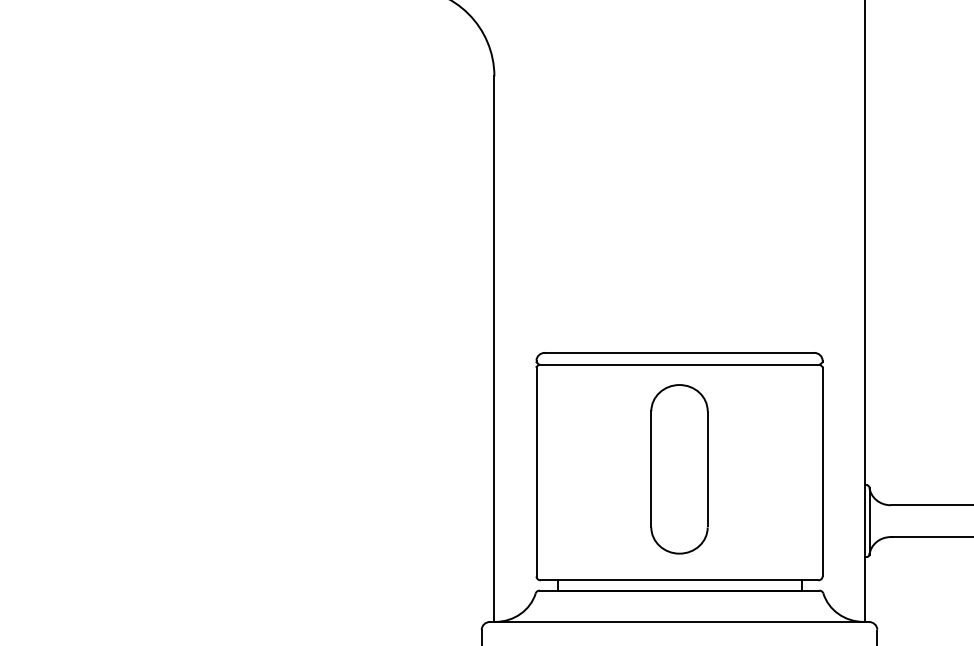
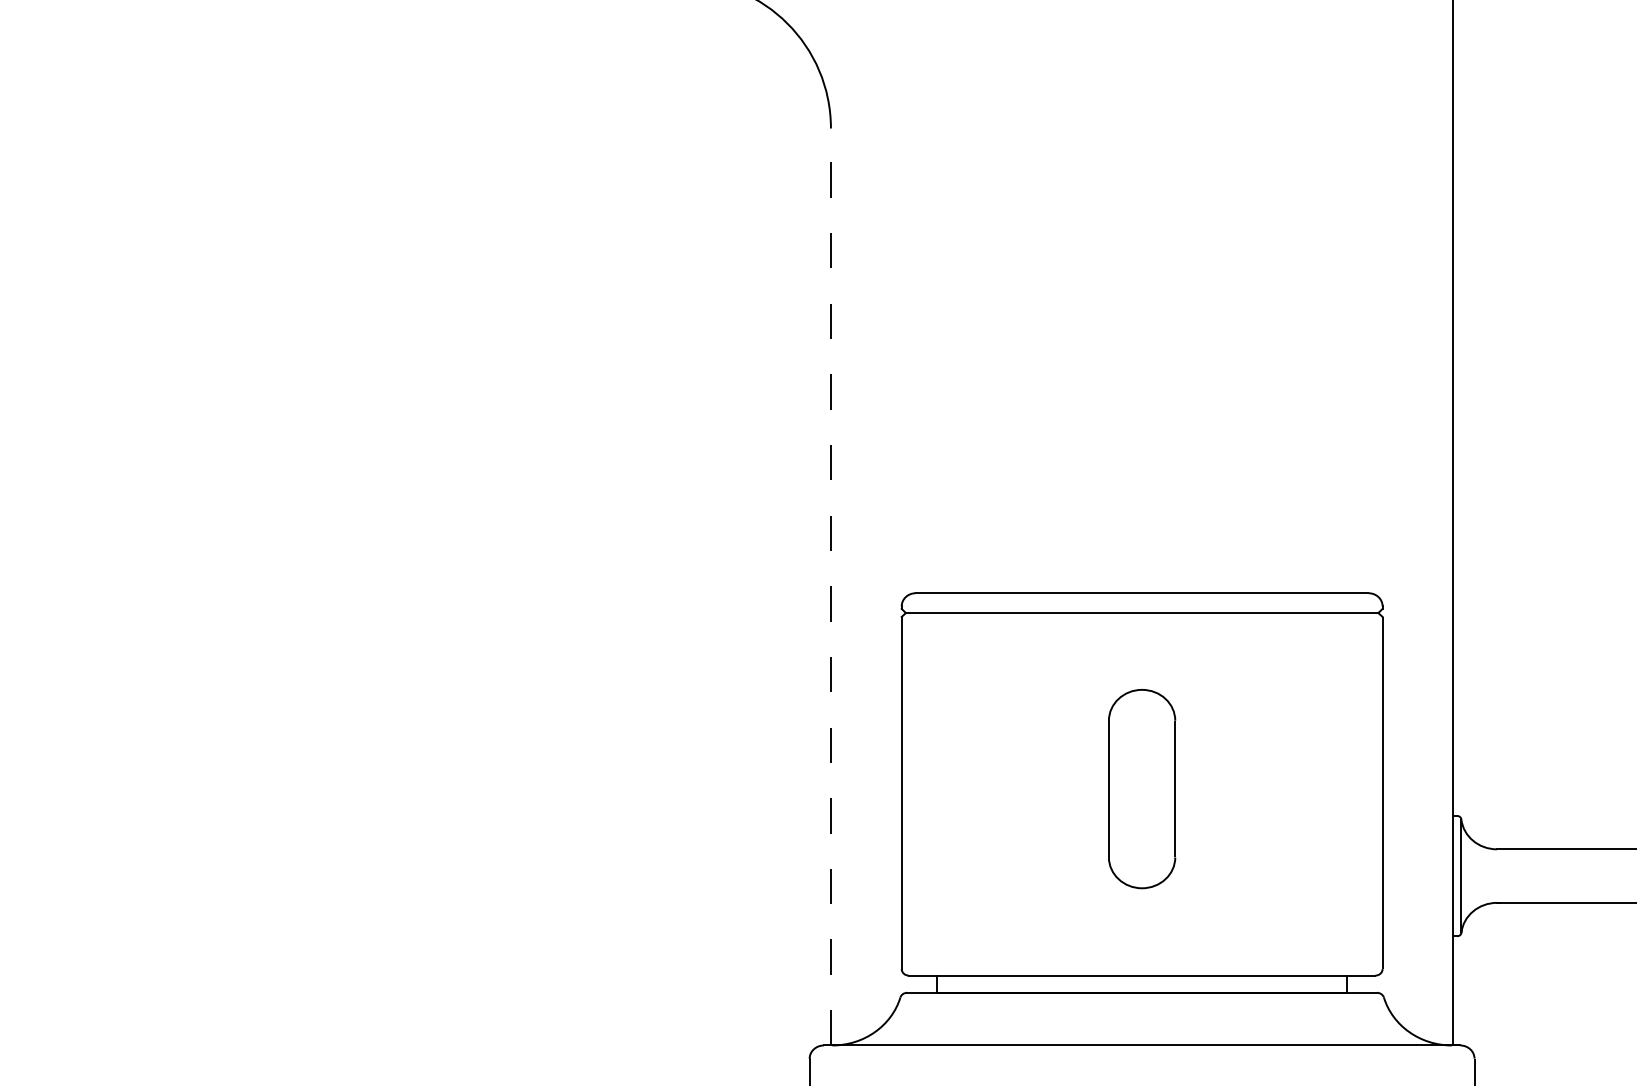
line: (494, 349) -> (831, 587), solid -> dashed
part: (679, 469) -> (1142, 789), size x0.7

